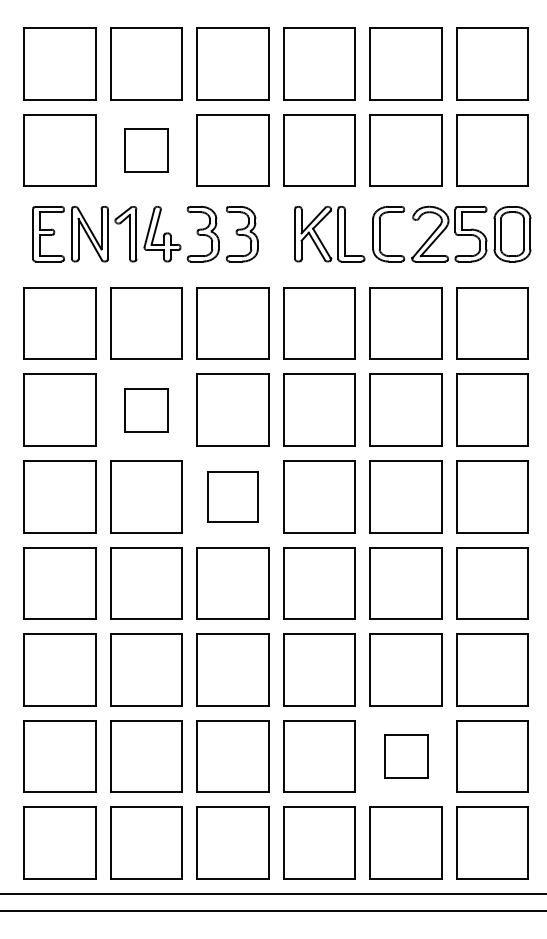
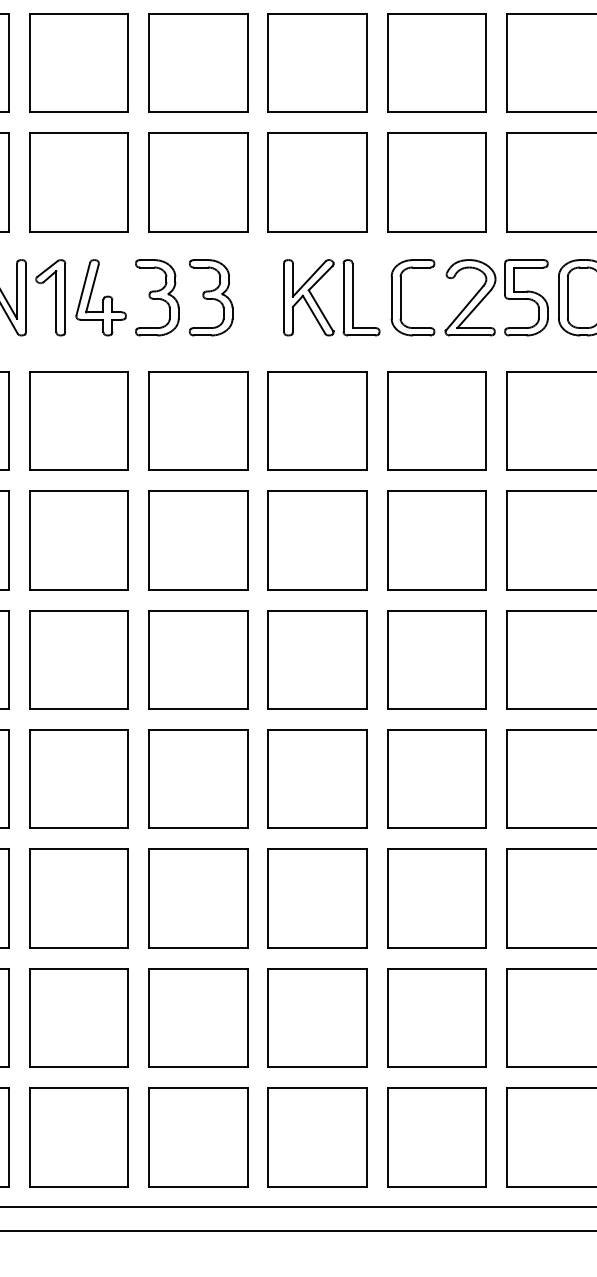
part: (146, 150) -> (79, 182), size x1.67
part: (146, 409) -> (79, 539), size x1.67
part: (232, 496) -> (197, 659), size x1.43
part: (405, 756) -> (436, 1017), size x1.67

